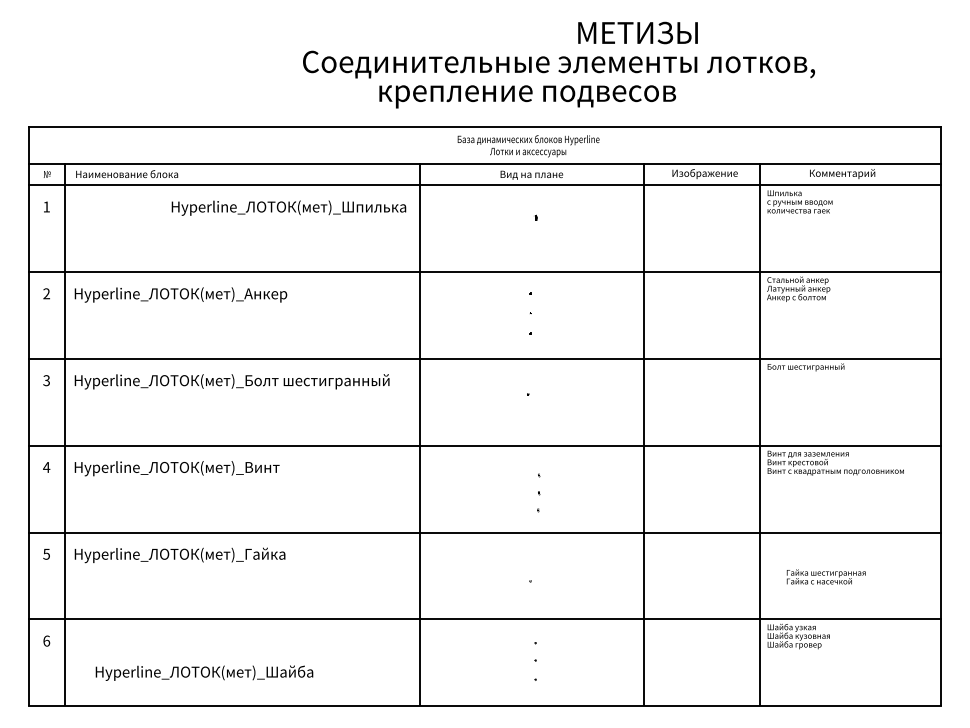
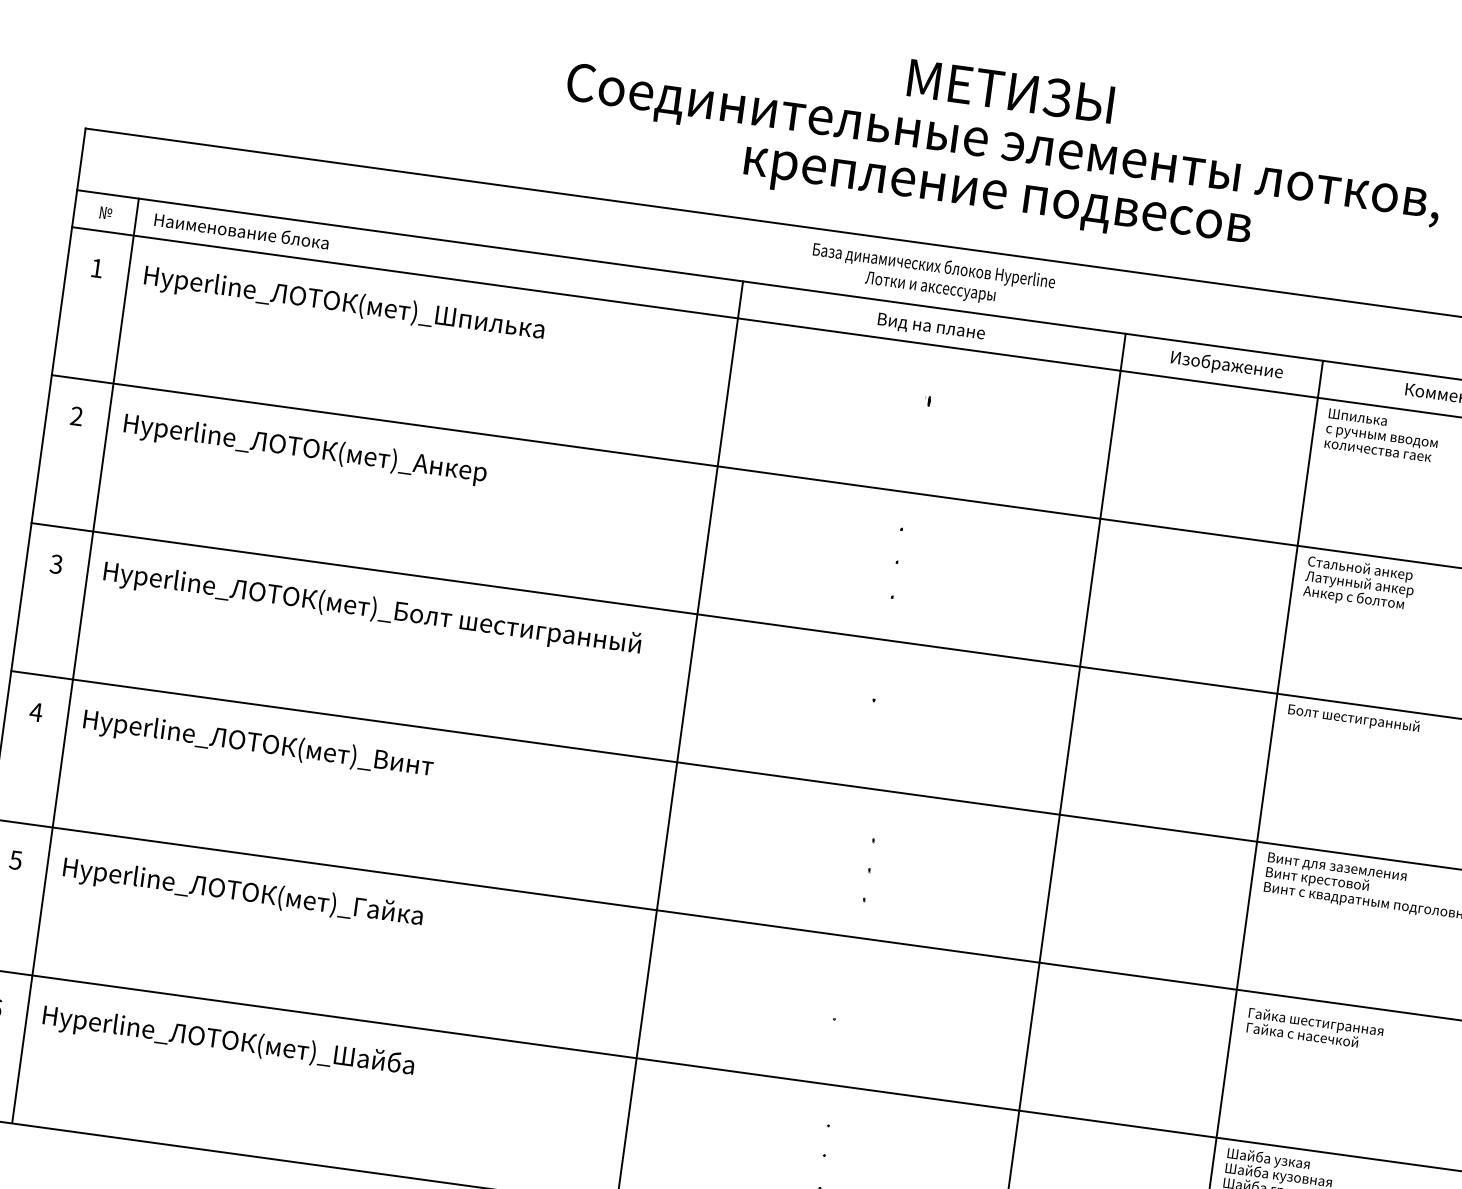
text: (637, 32) -> (1010, 90), moved
text: (527, 96) -> (996, 199), moved
text: (288, 207) -> (343, 302), moved
text: (825, 576) -> (1314, 1028), moved
text: (204, 672) -> (228, 1040), moved

